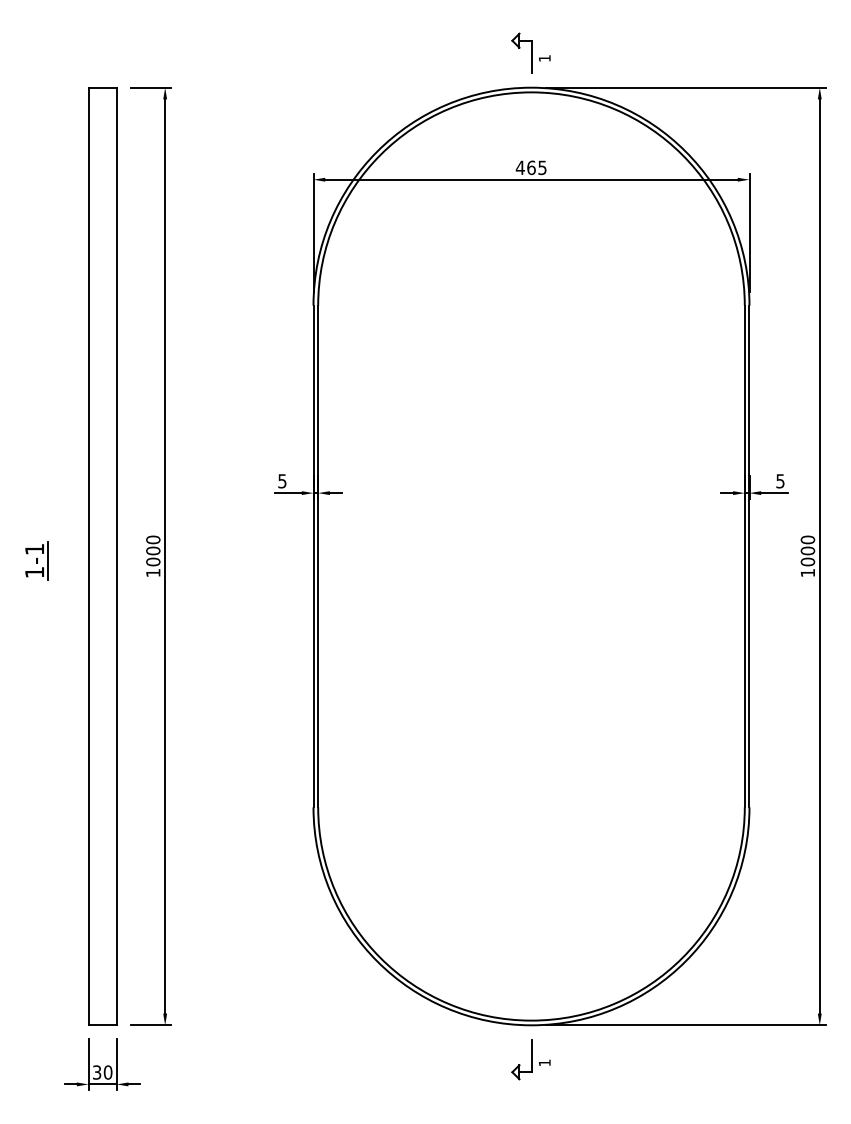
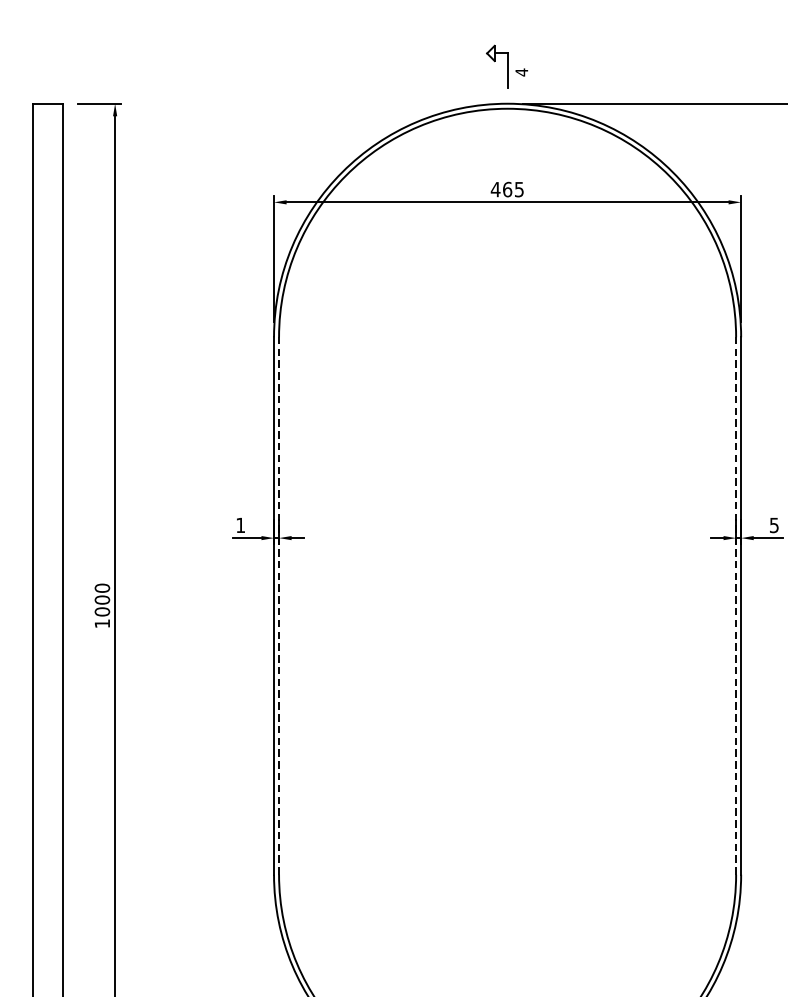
text: (544, 58) -> (521, 72), 1 -> 4
text: (282, 481) -> (240, 525), 5 -> 1
line: (318, 556) -> (279, 606), solid -> dashed
line: (744, 556) -> (735, 606), solid -> dashed

